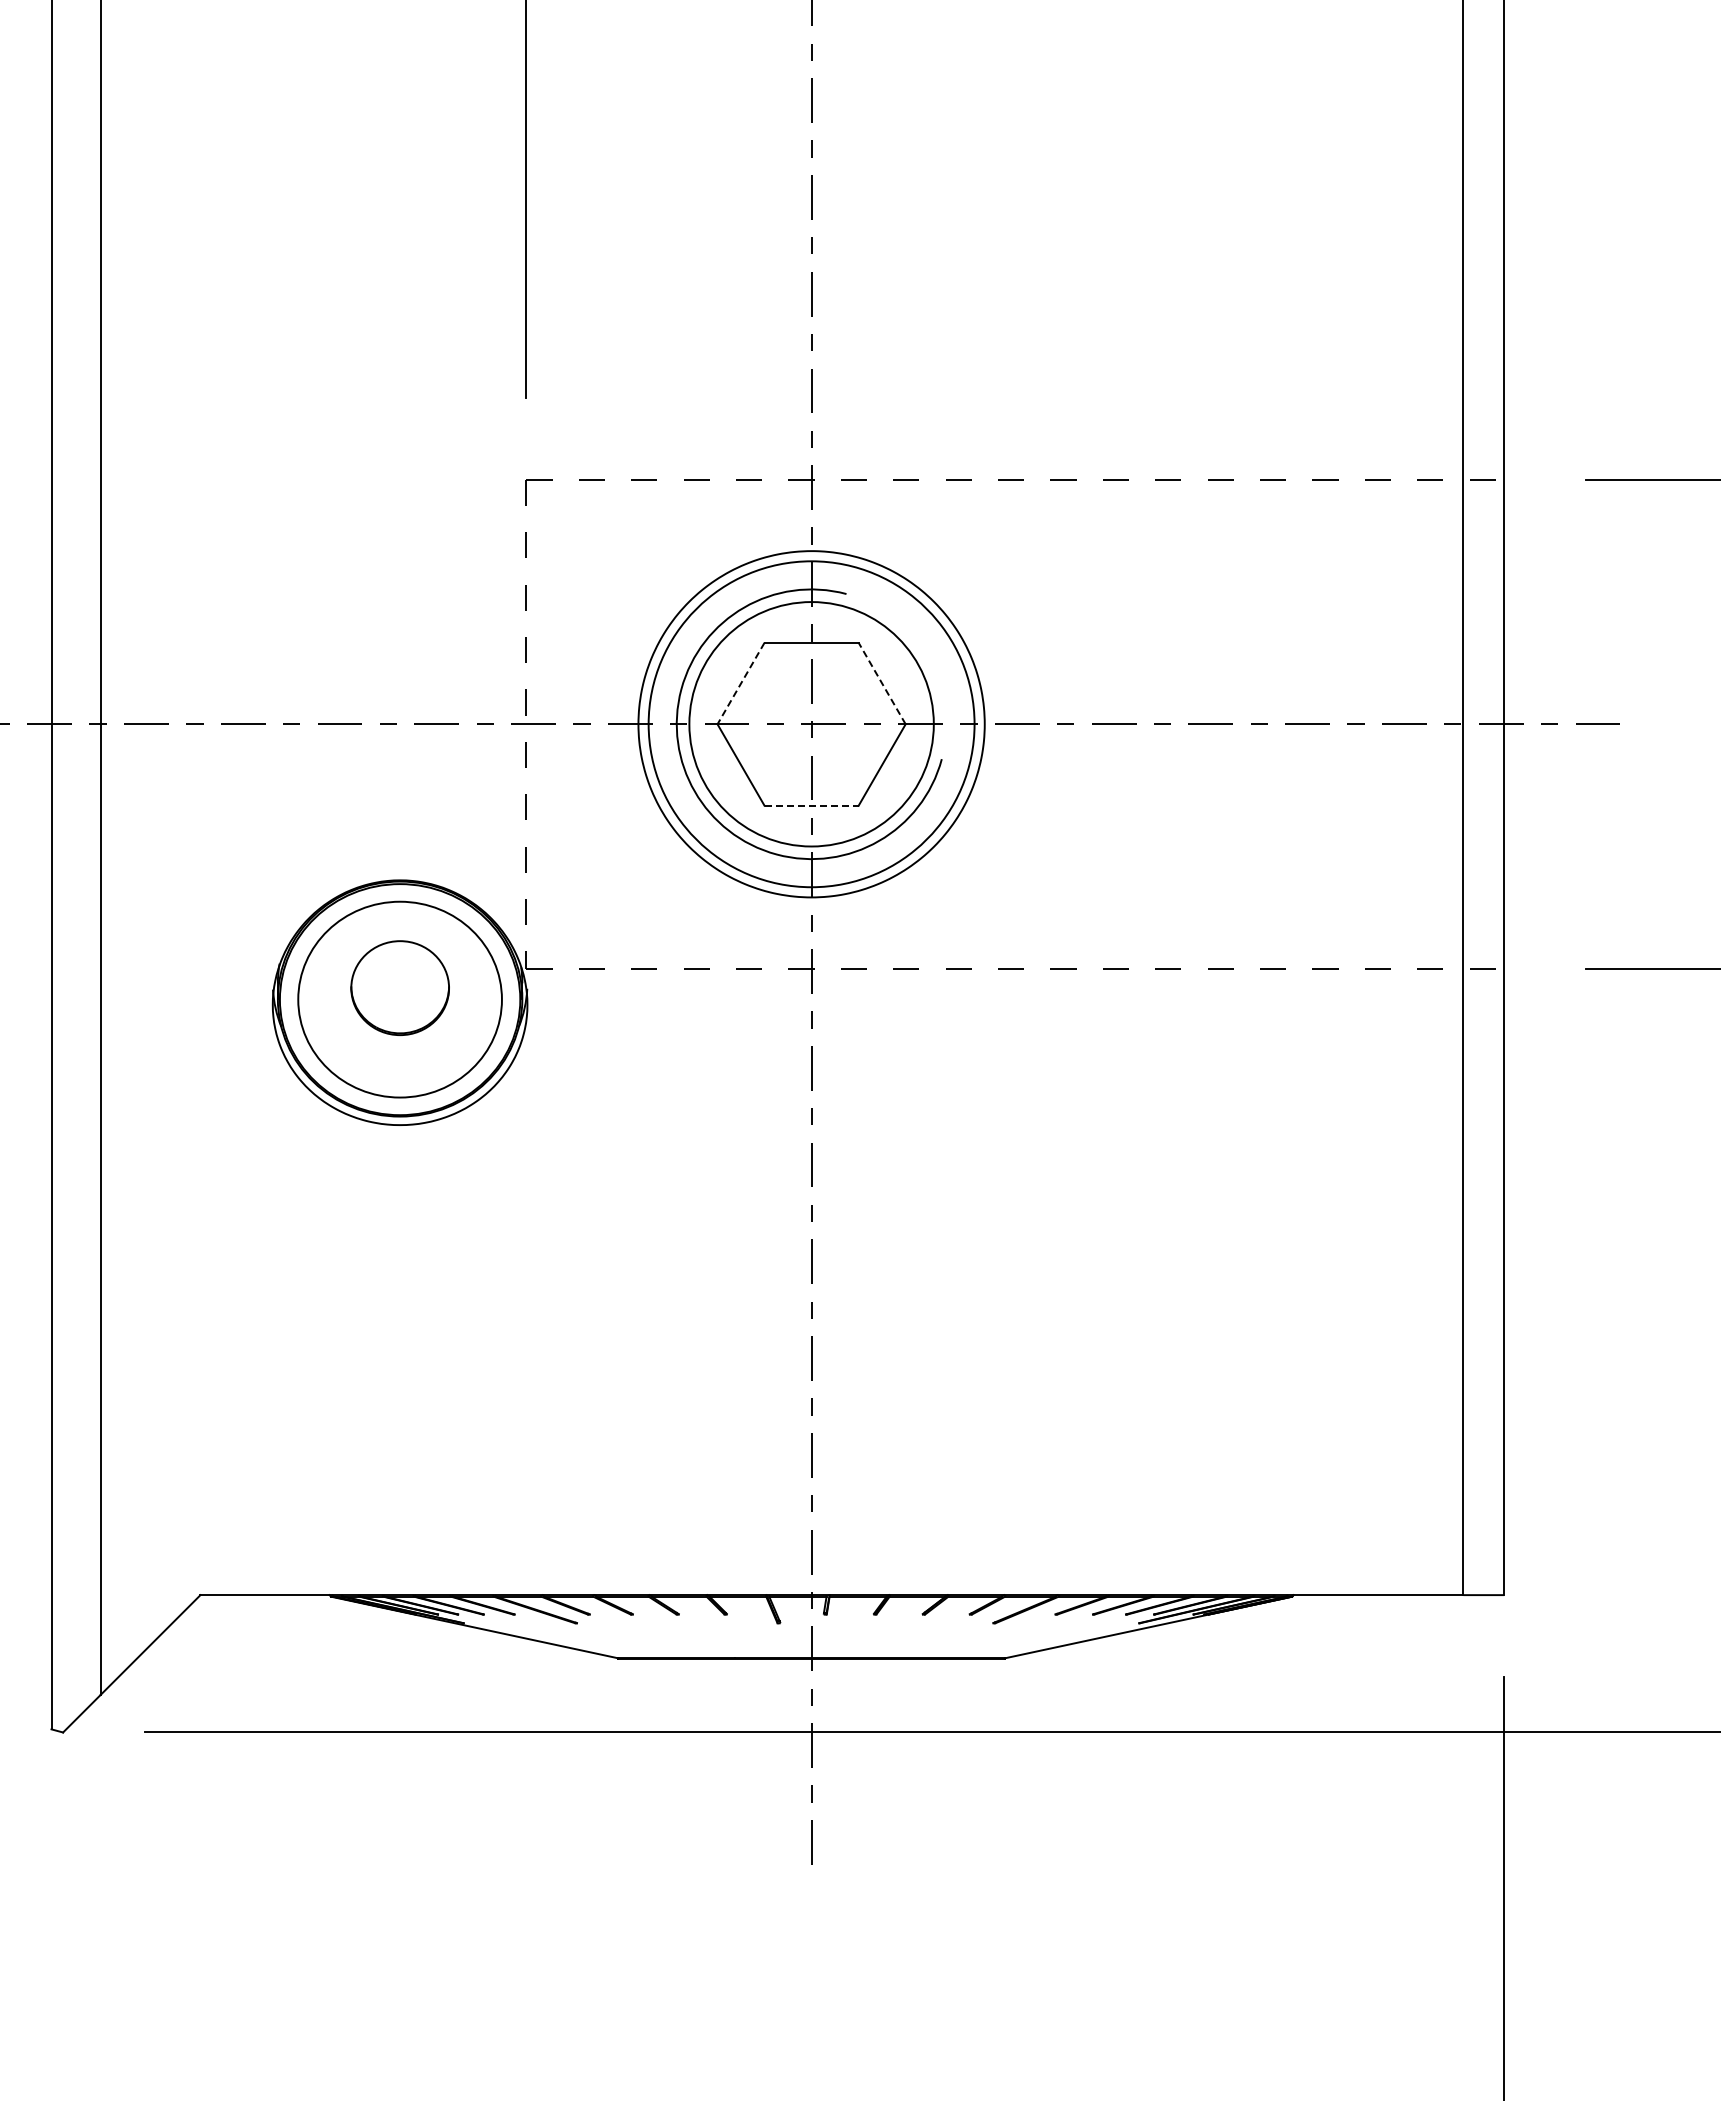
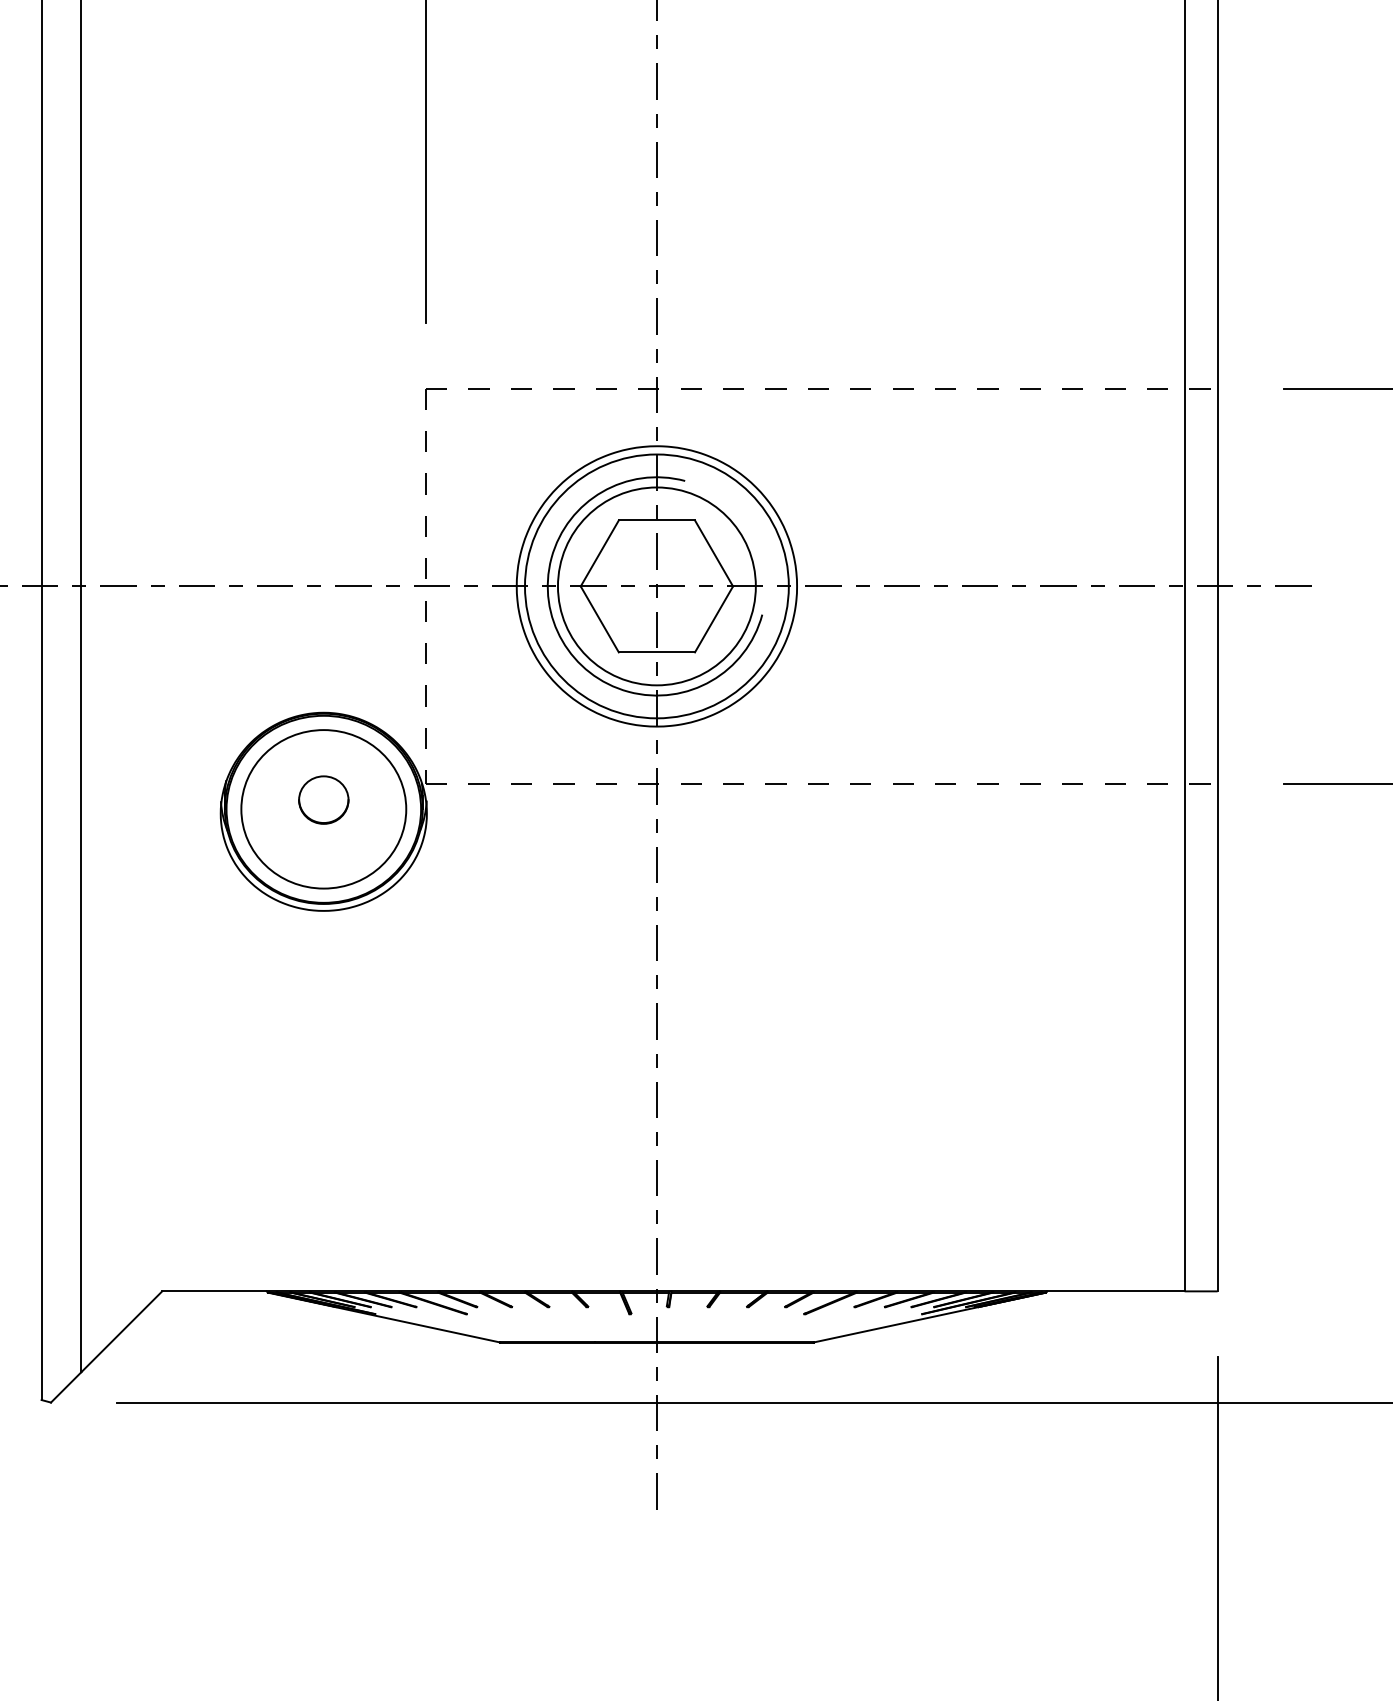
line: (740, 683) -> (599, 553), dashed -> solid
line: (881, 683) -> (713, 553), dashed -> solid
line: (812, 805) -> (657, 652), dashed -> solid
part: (399, 988) -> (323, 800), size x0.62

